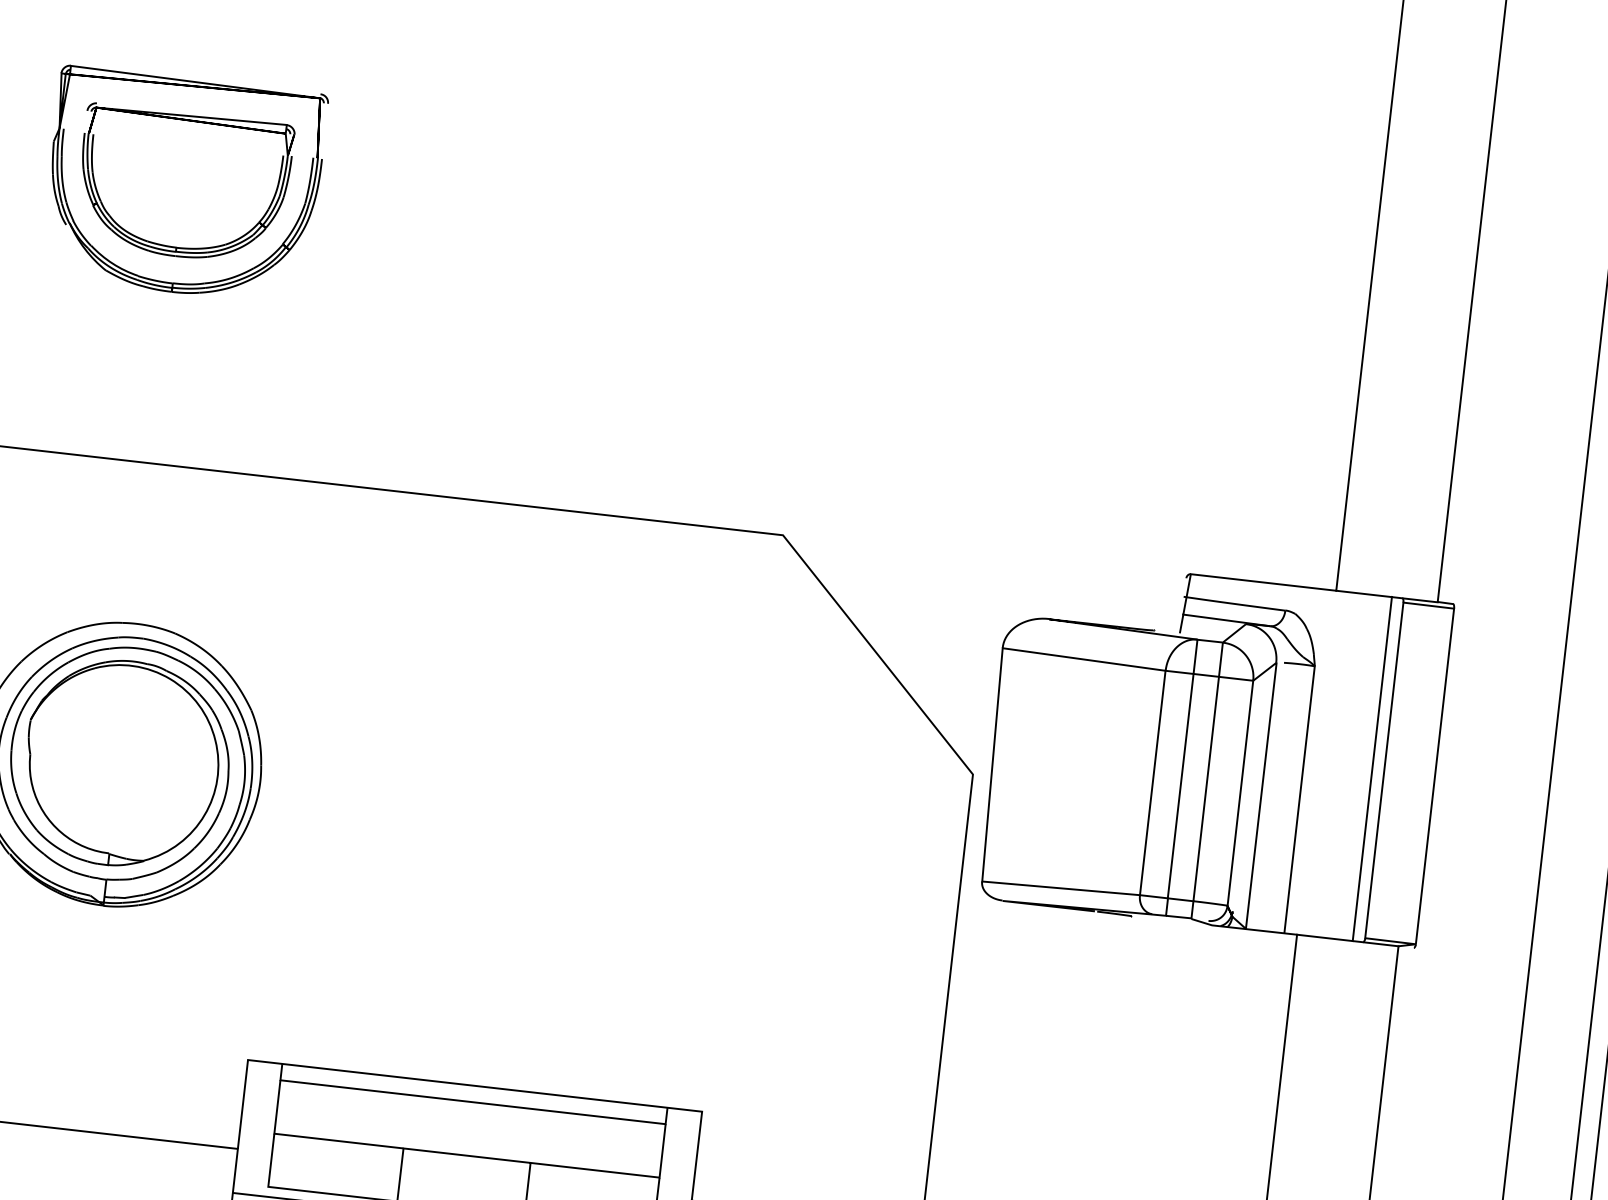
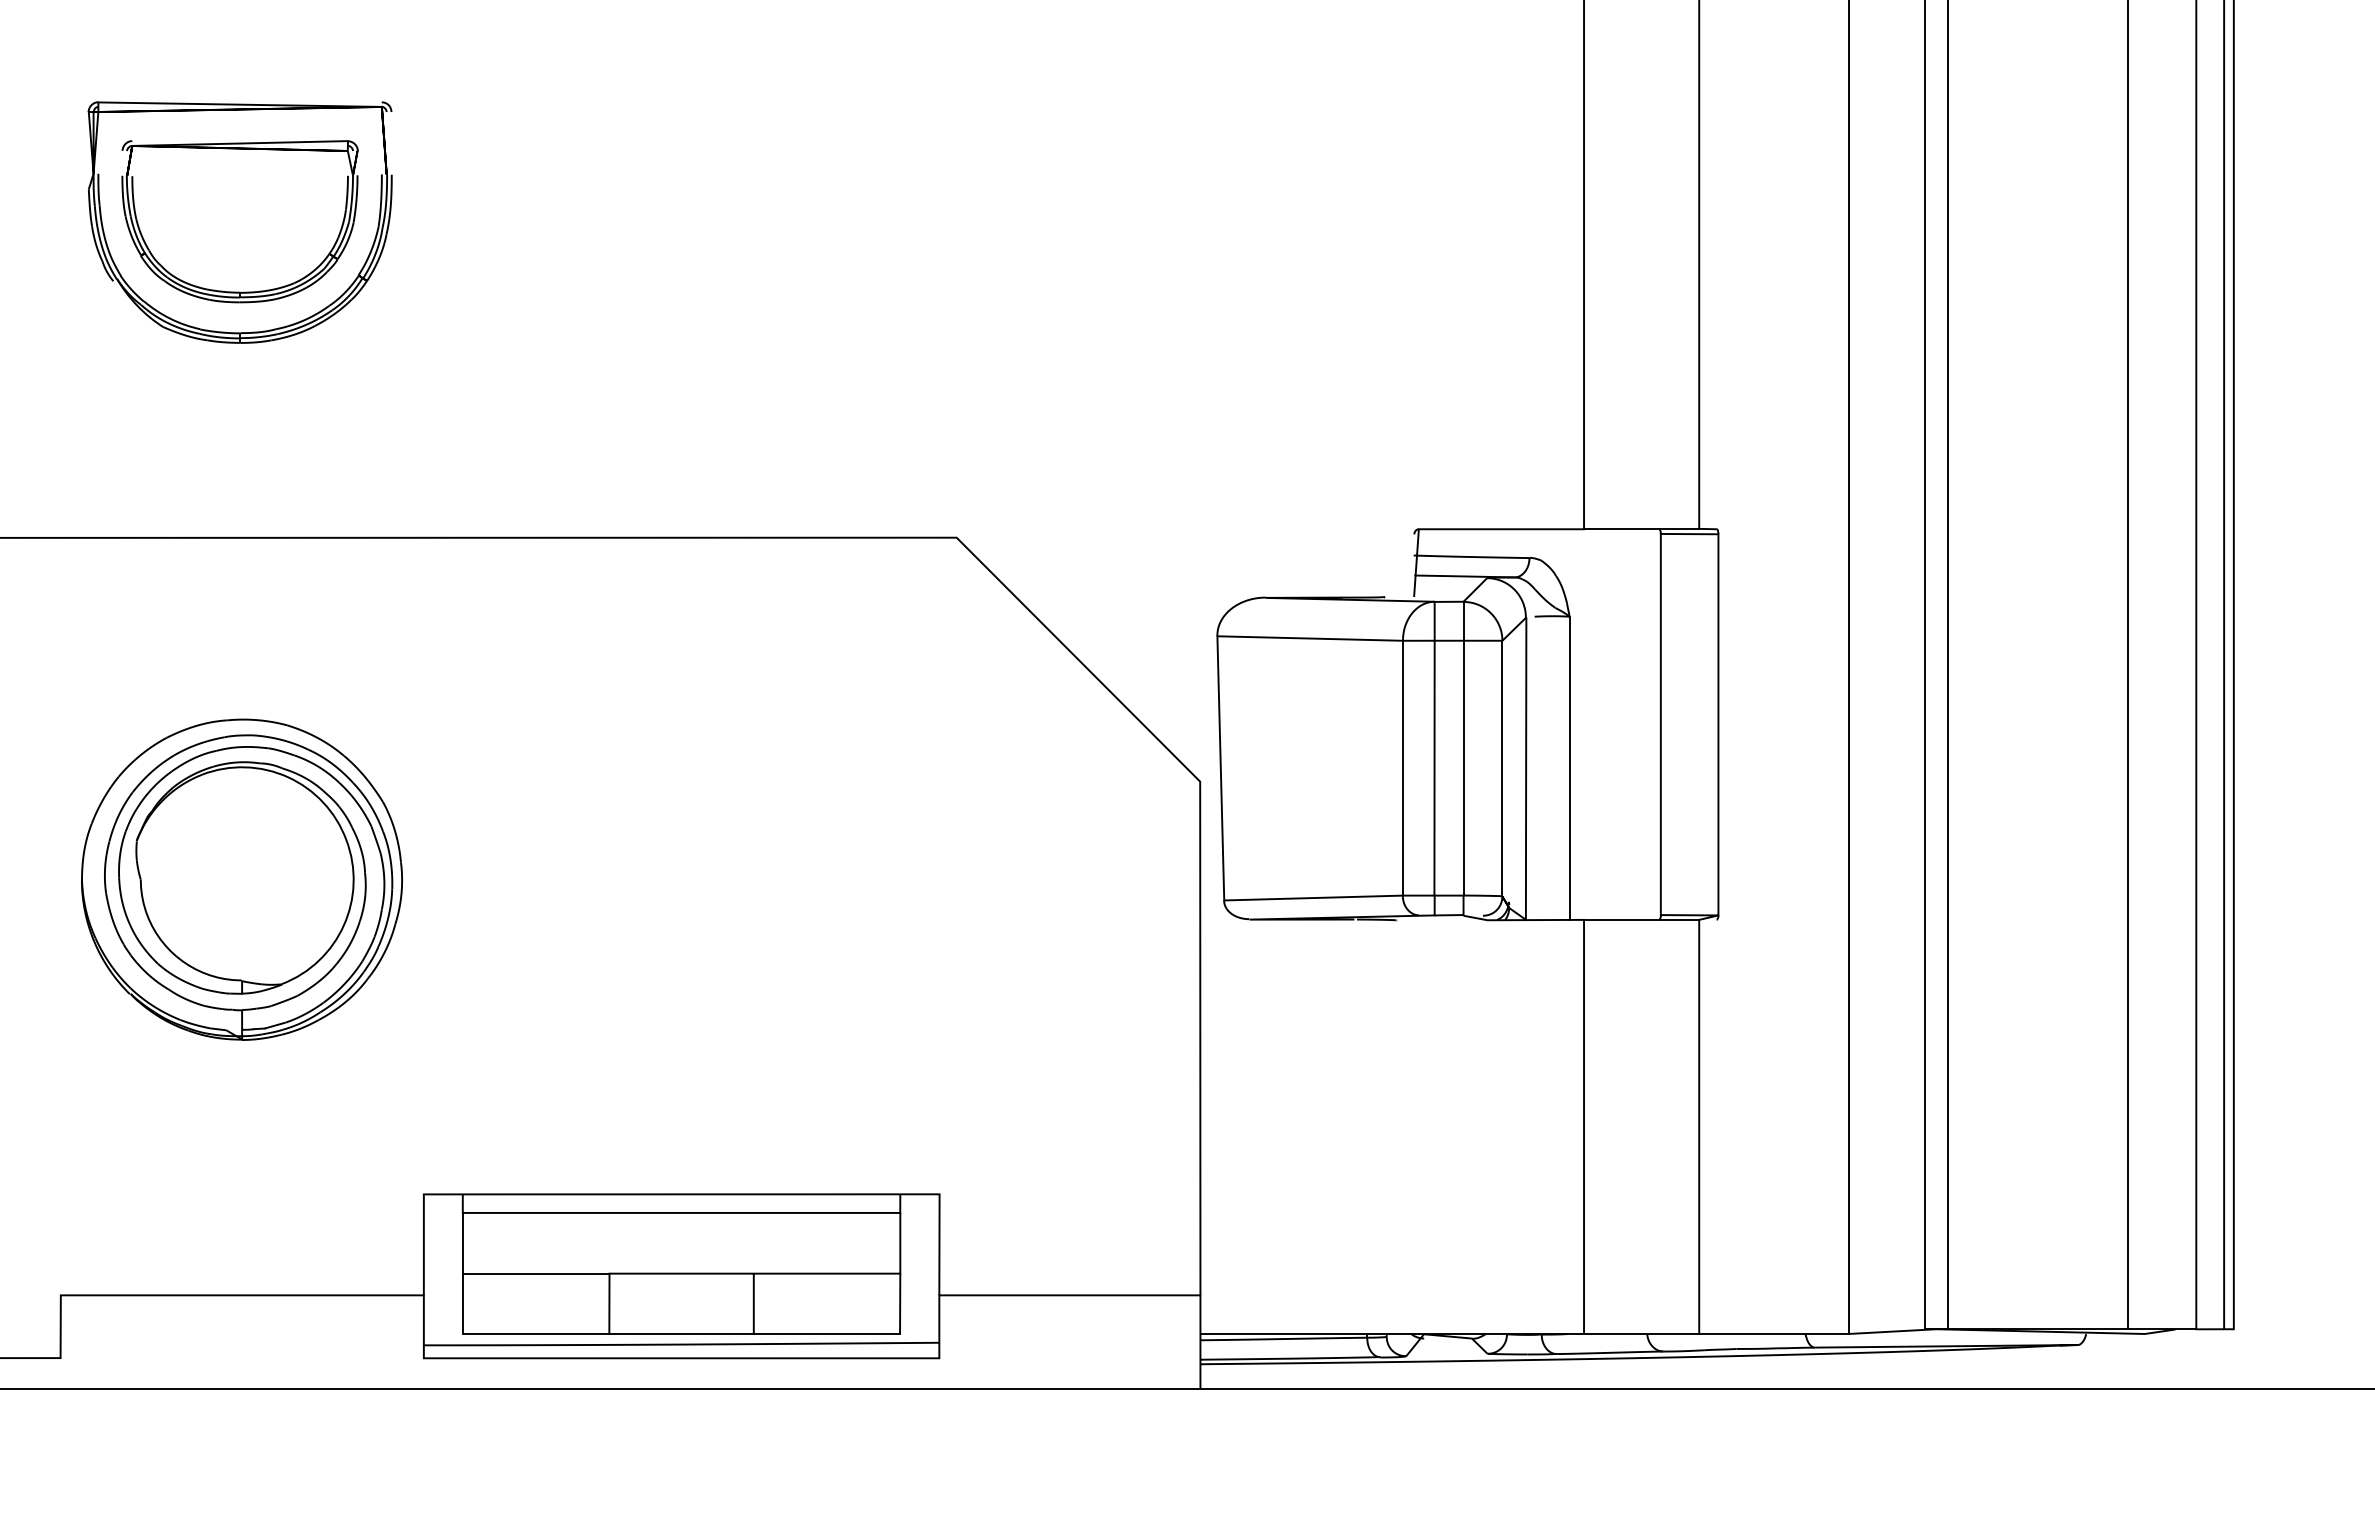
line: (1372, 769) -> (1647, 724), removed

